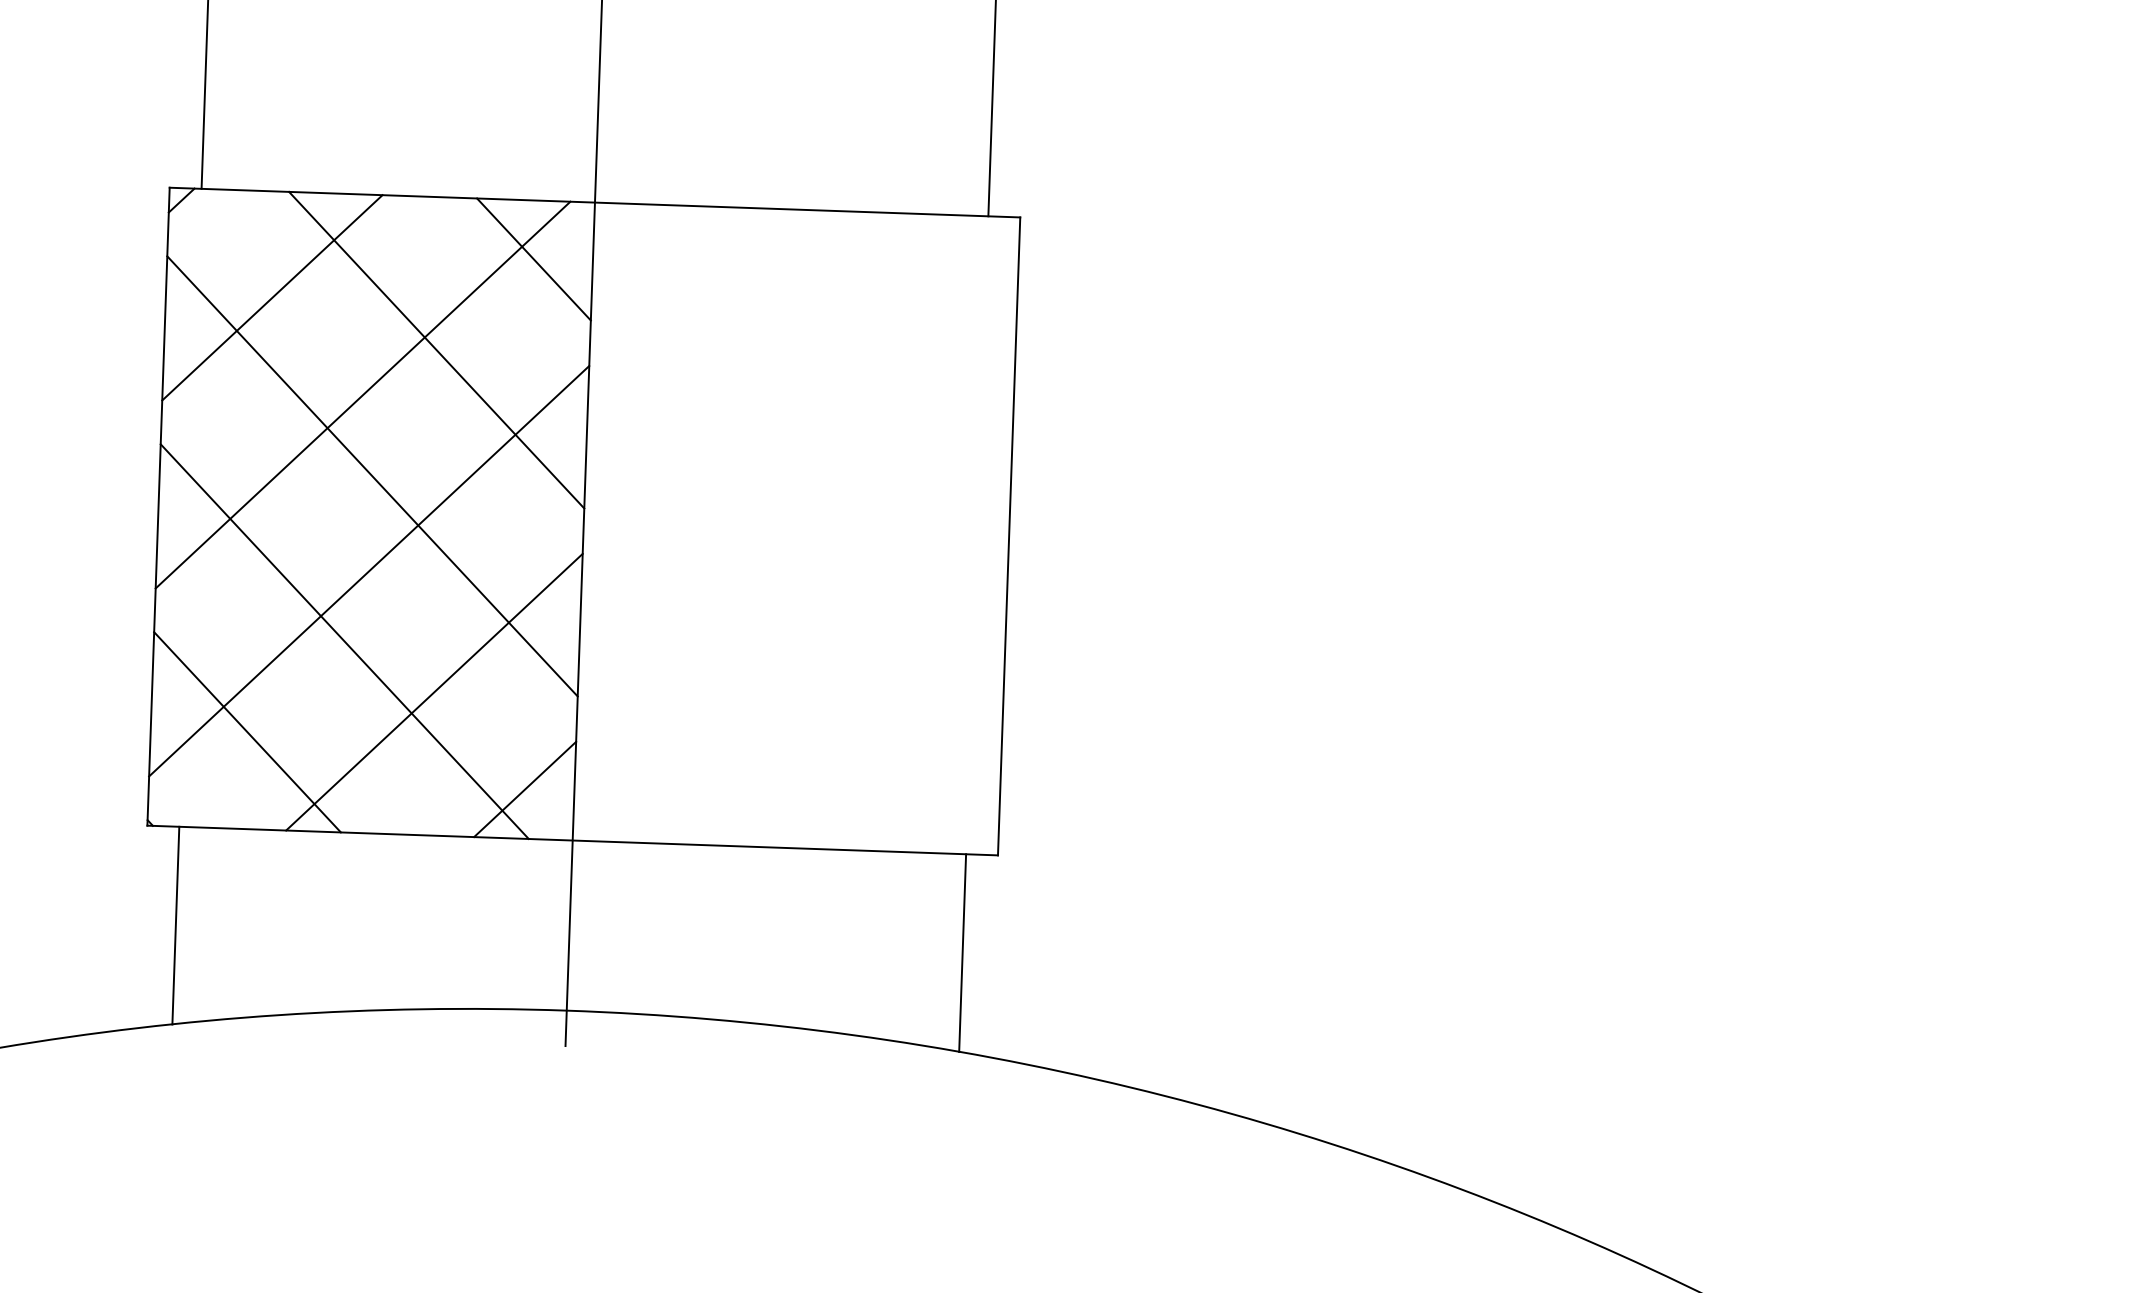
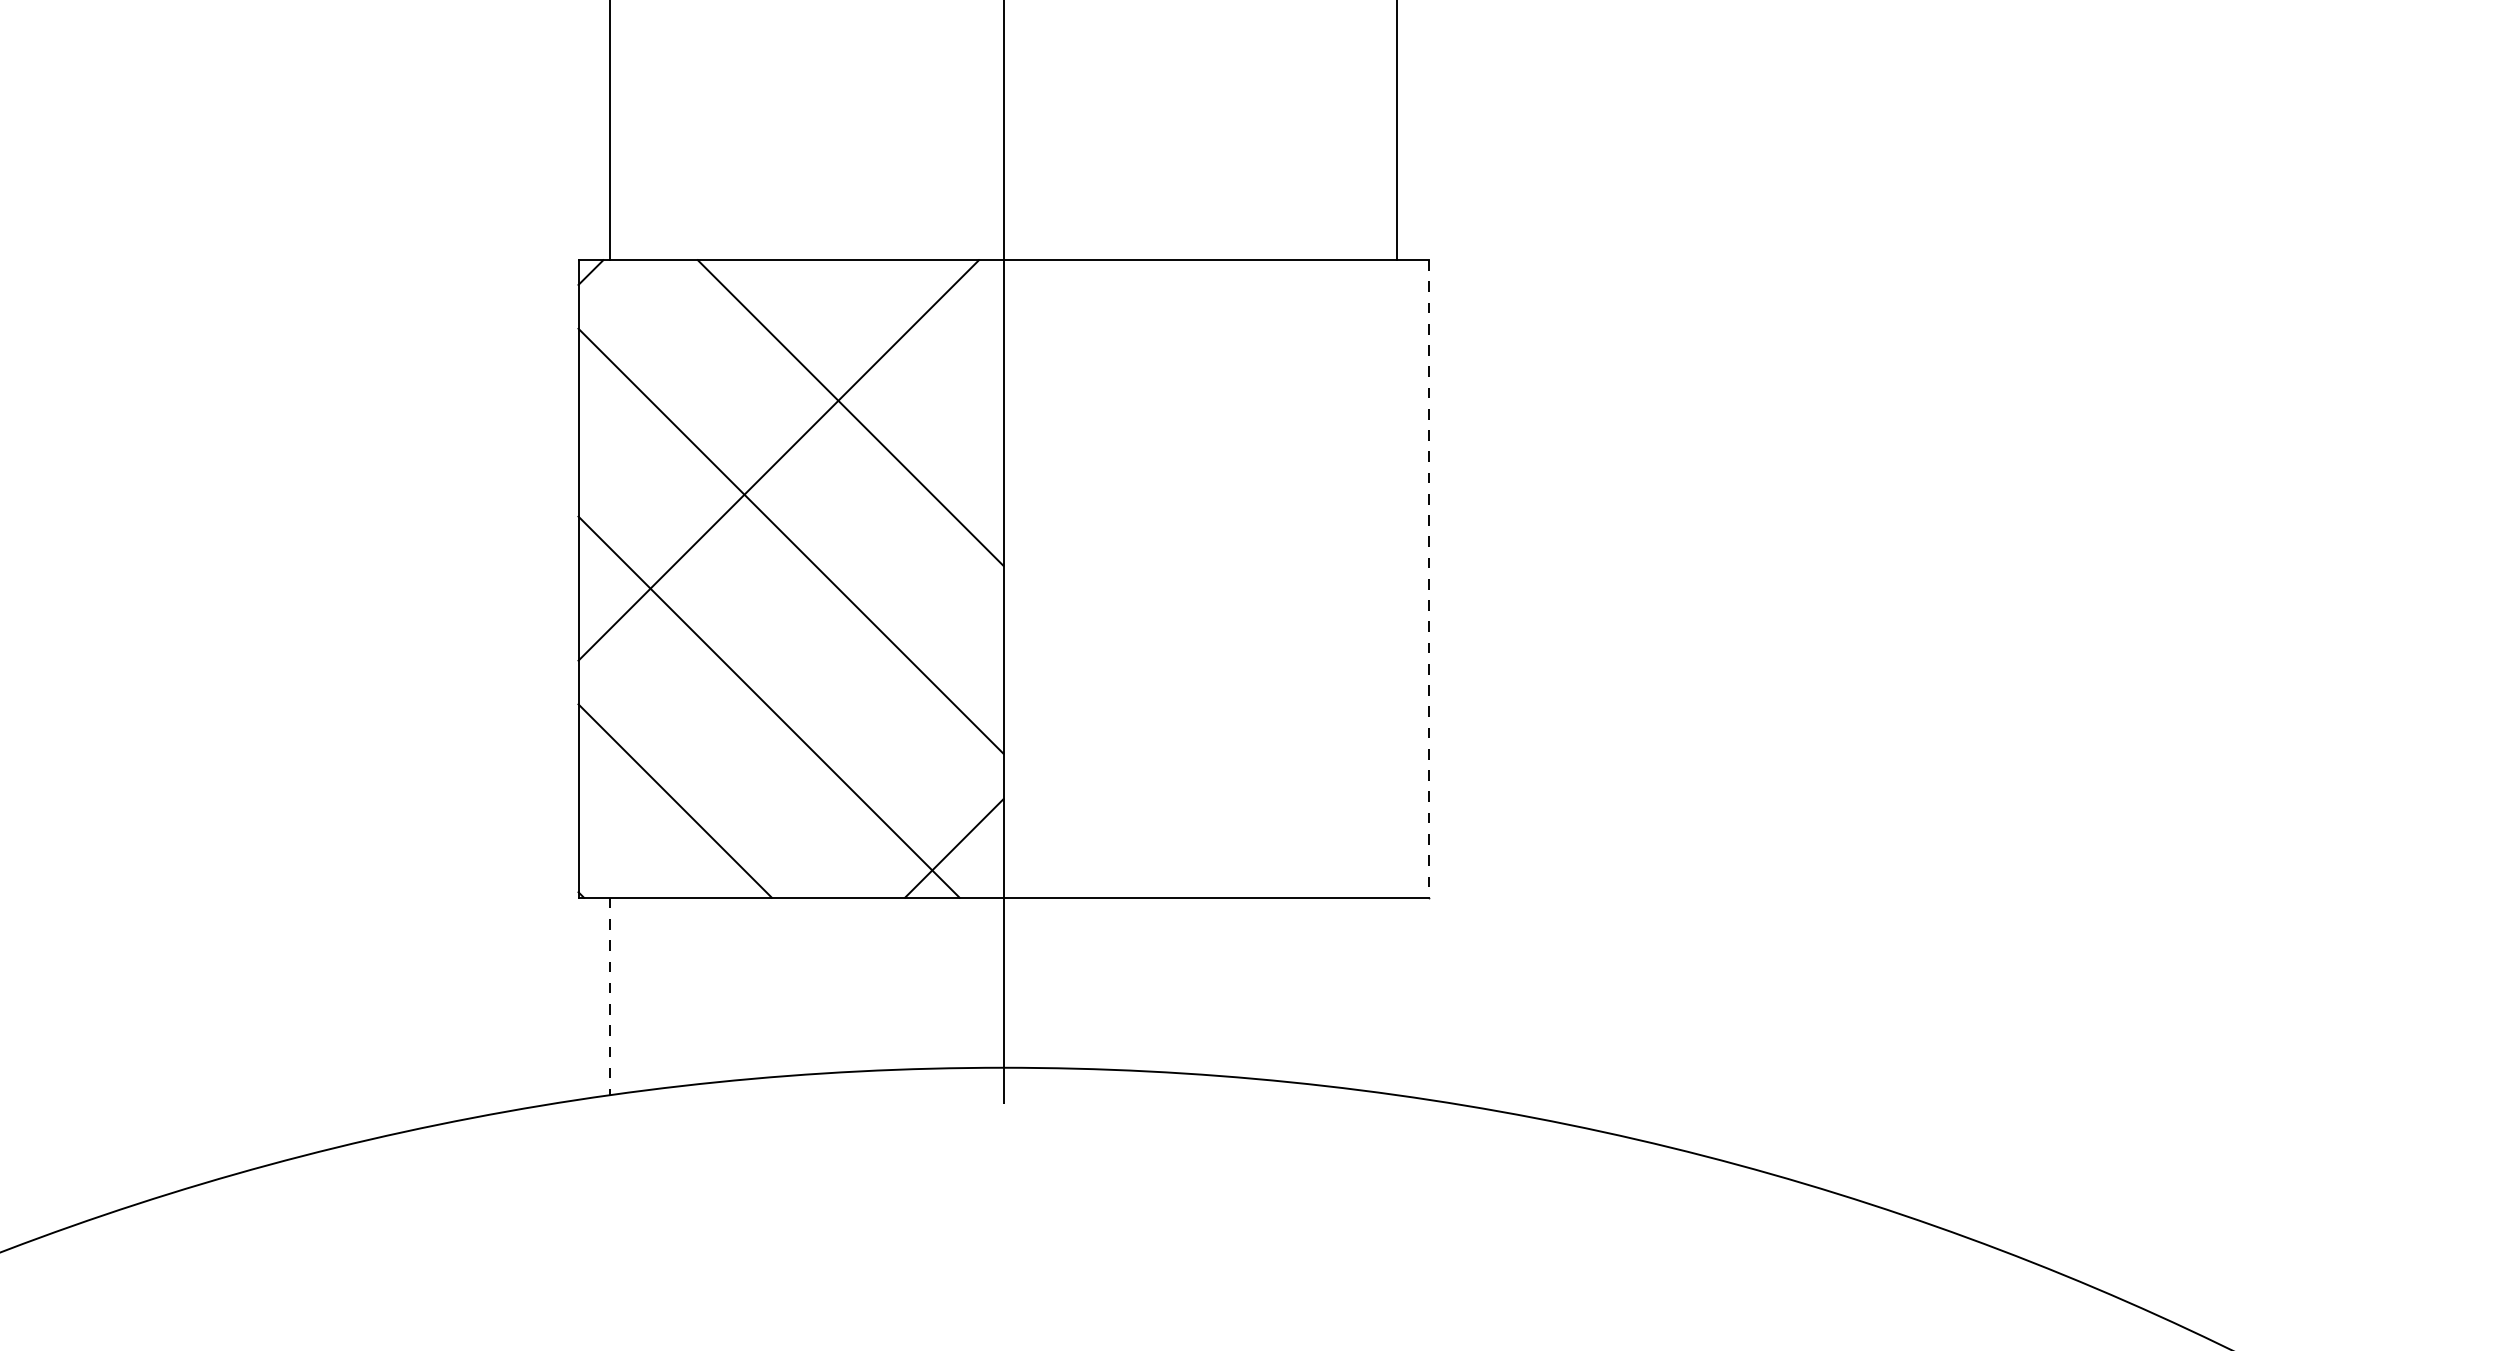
line: (533, 259) -> (944, 319), removed
line: (272, 297) -> (684, 366), removed
line: (1009, 535) -> (1428, 578), solid -> dashed
line: (368, 570) -> (790, 635), removed
line: (434, 692) -> (860, 754), removed
line: (175, 925) -> (610, 996), solid -> dashed
line: (962, 953) -> (1396, 996), removed

